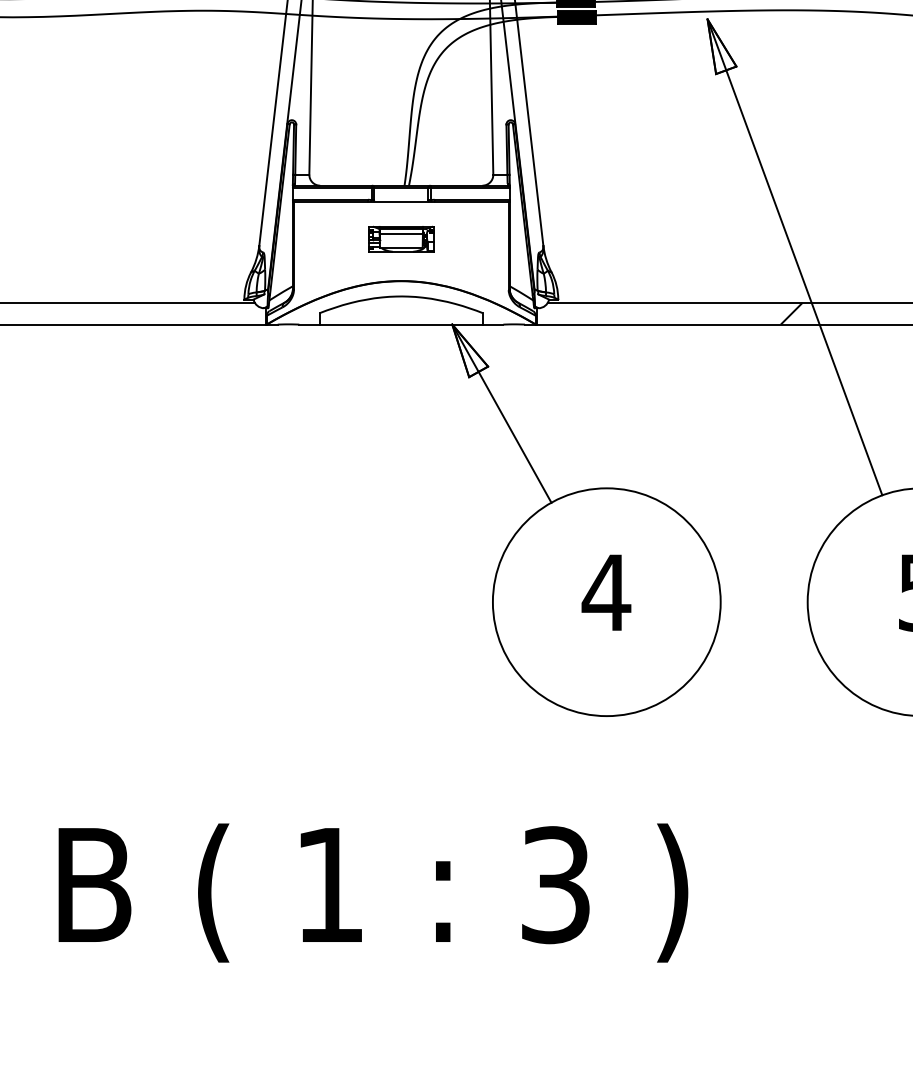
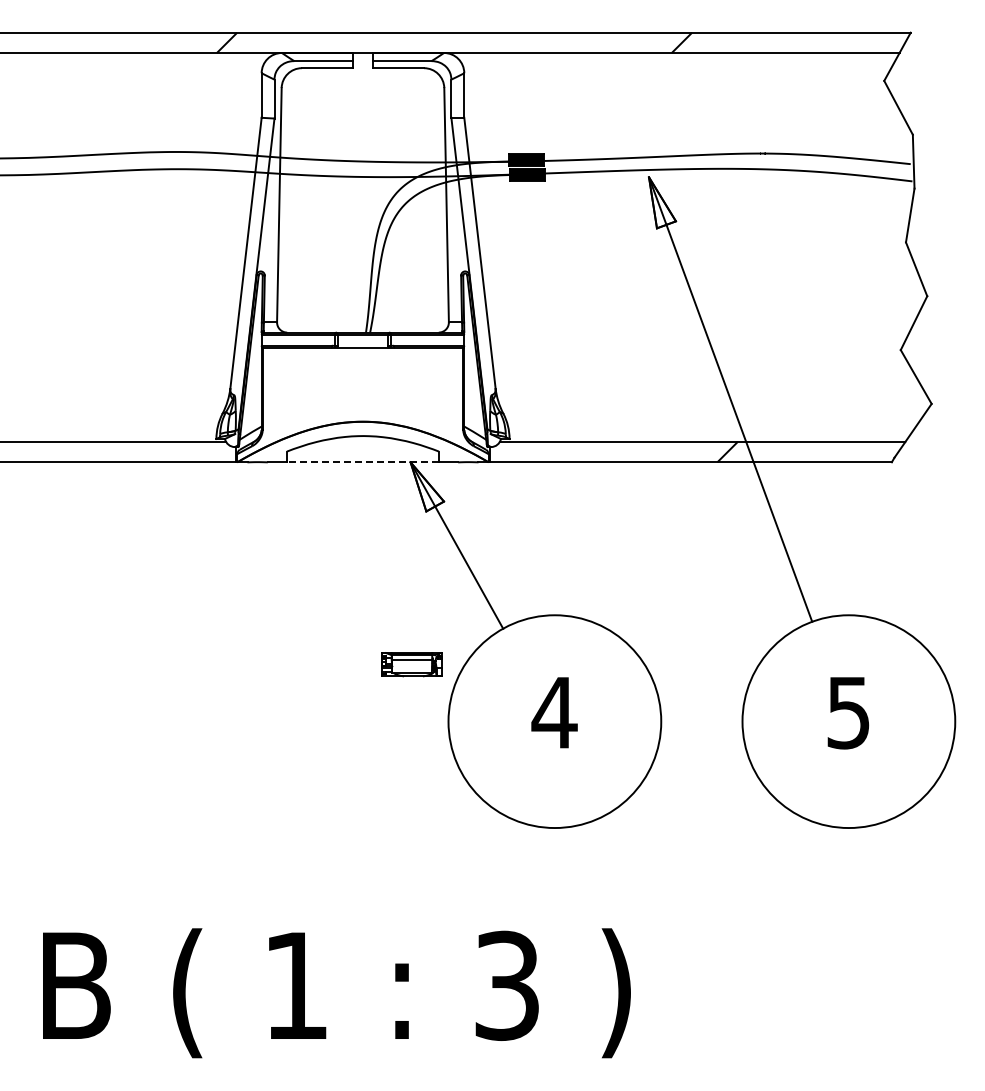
part: (400, 239) -> (411, 664), moved
line: (400, 324) -> (362, 462), solid -> dashed

